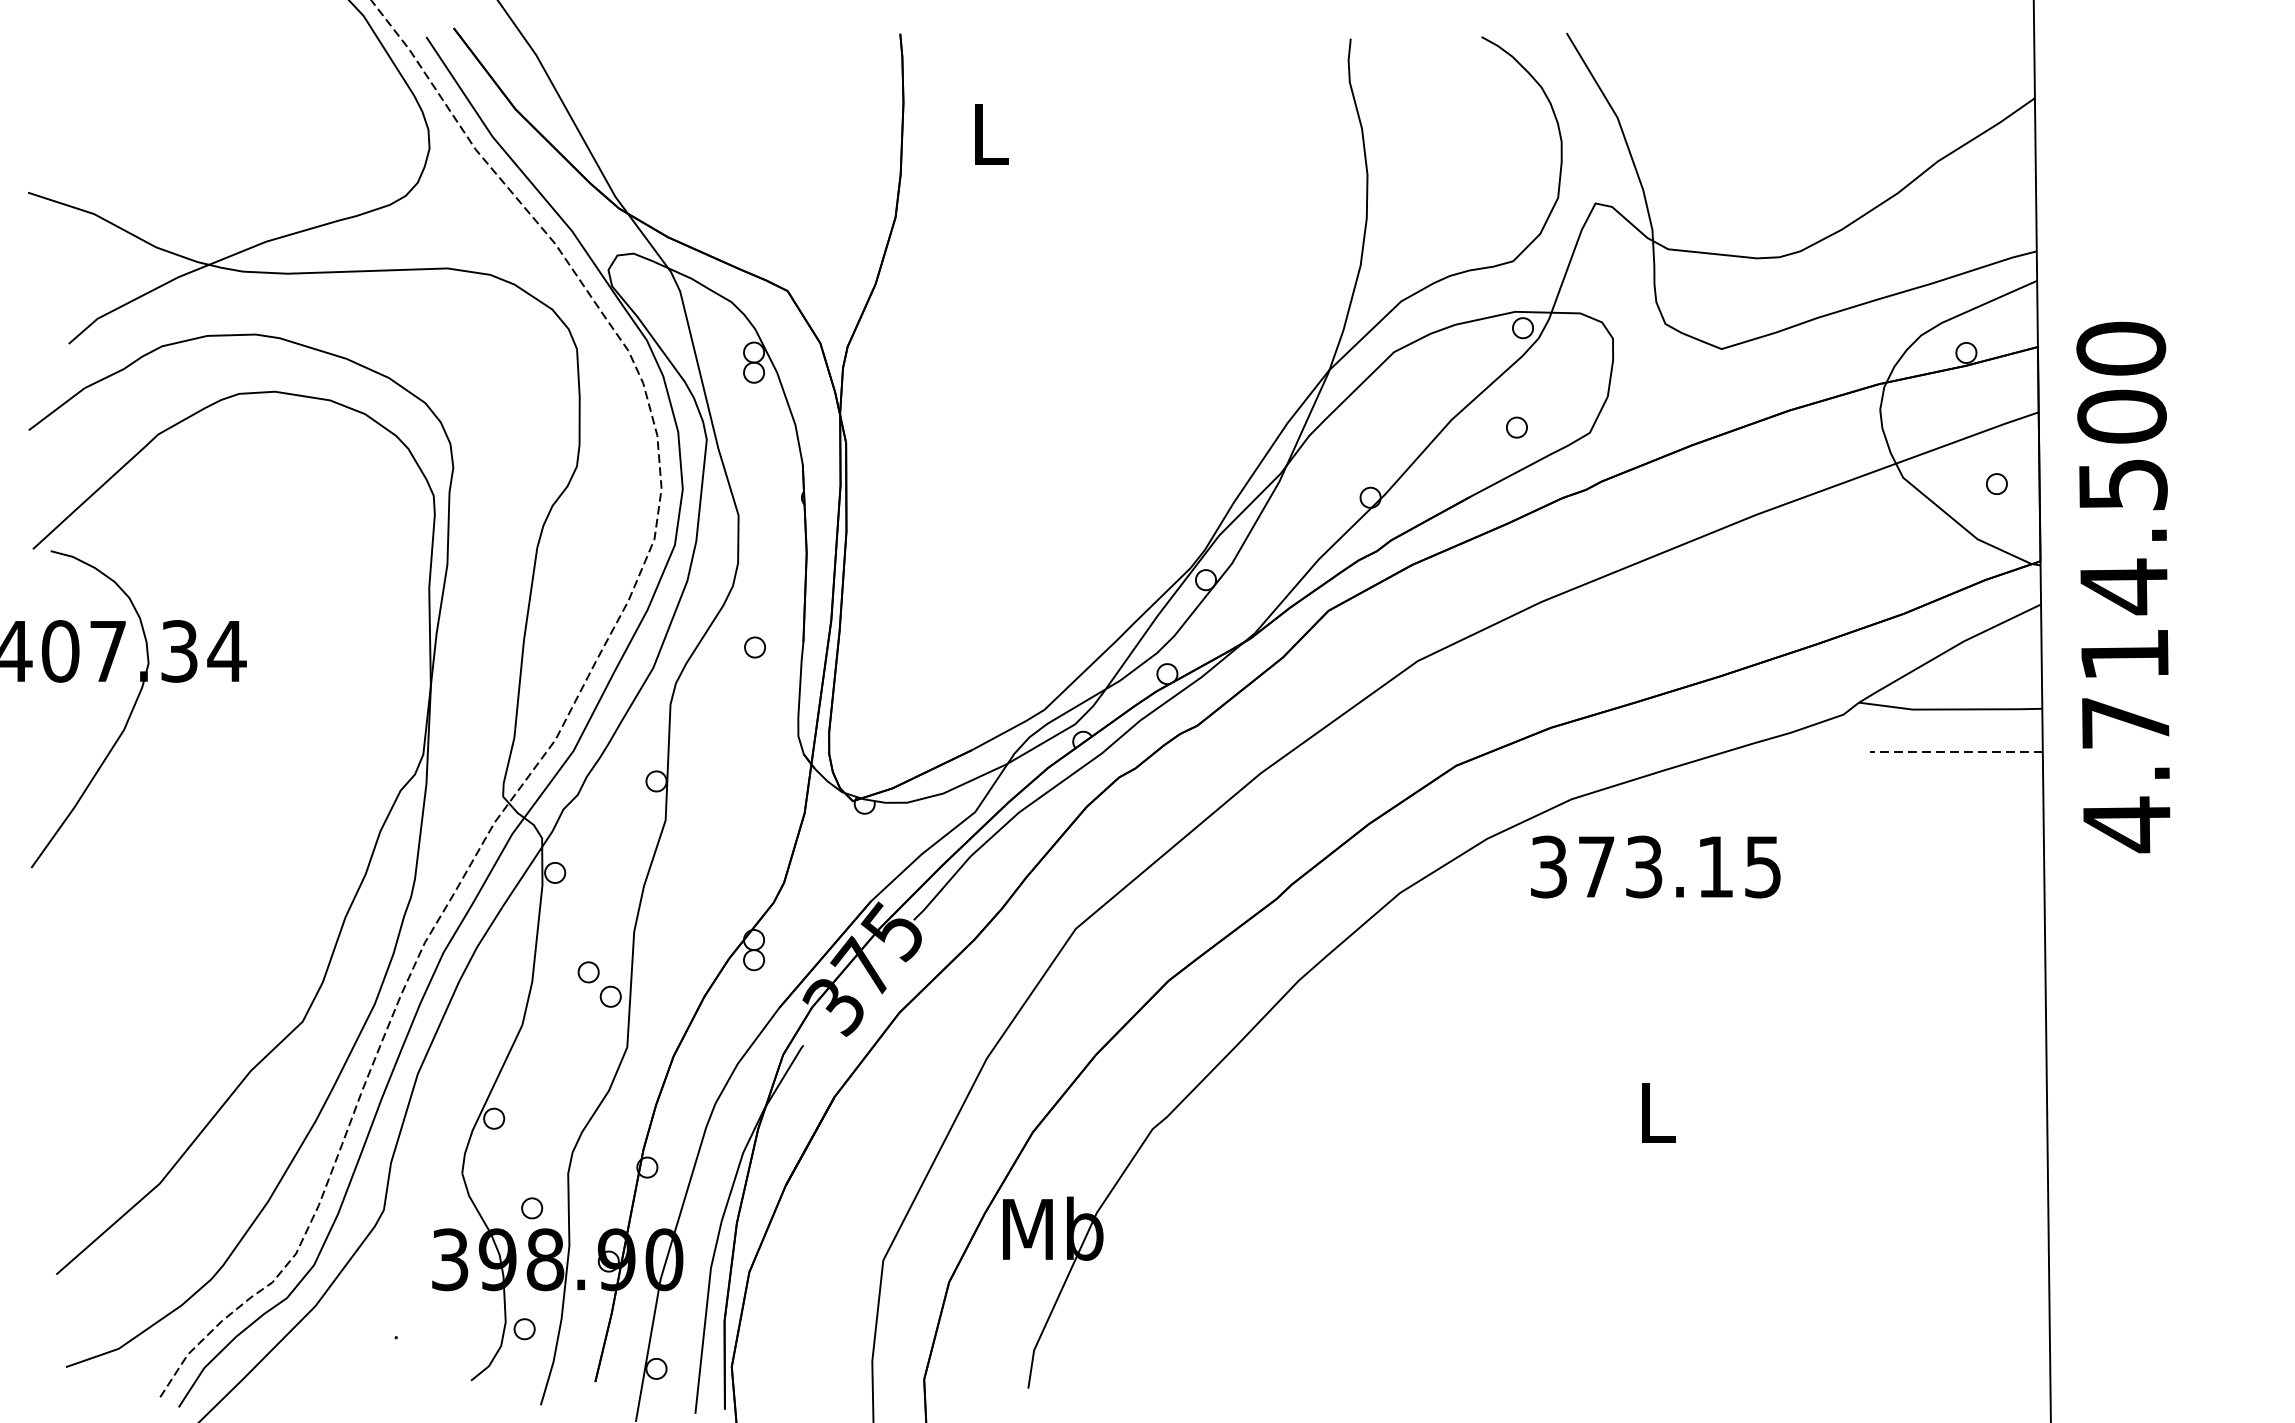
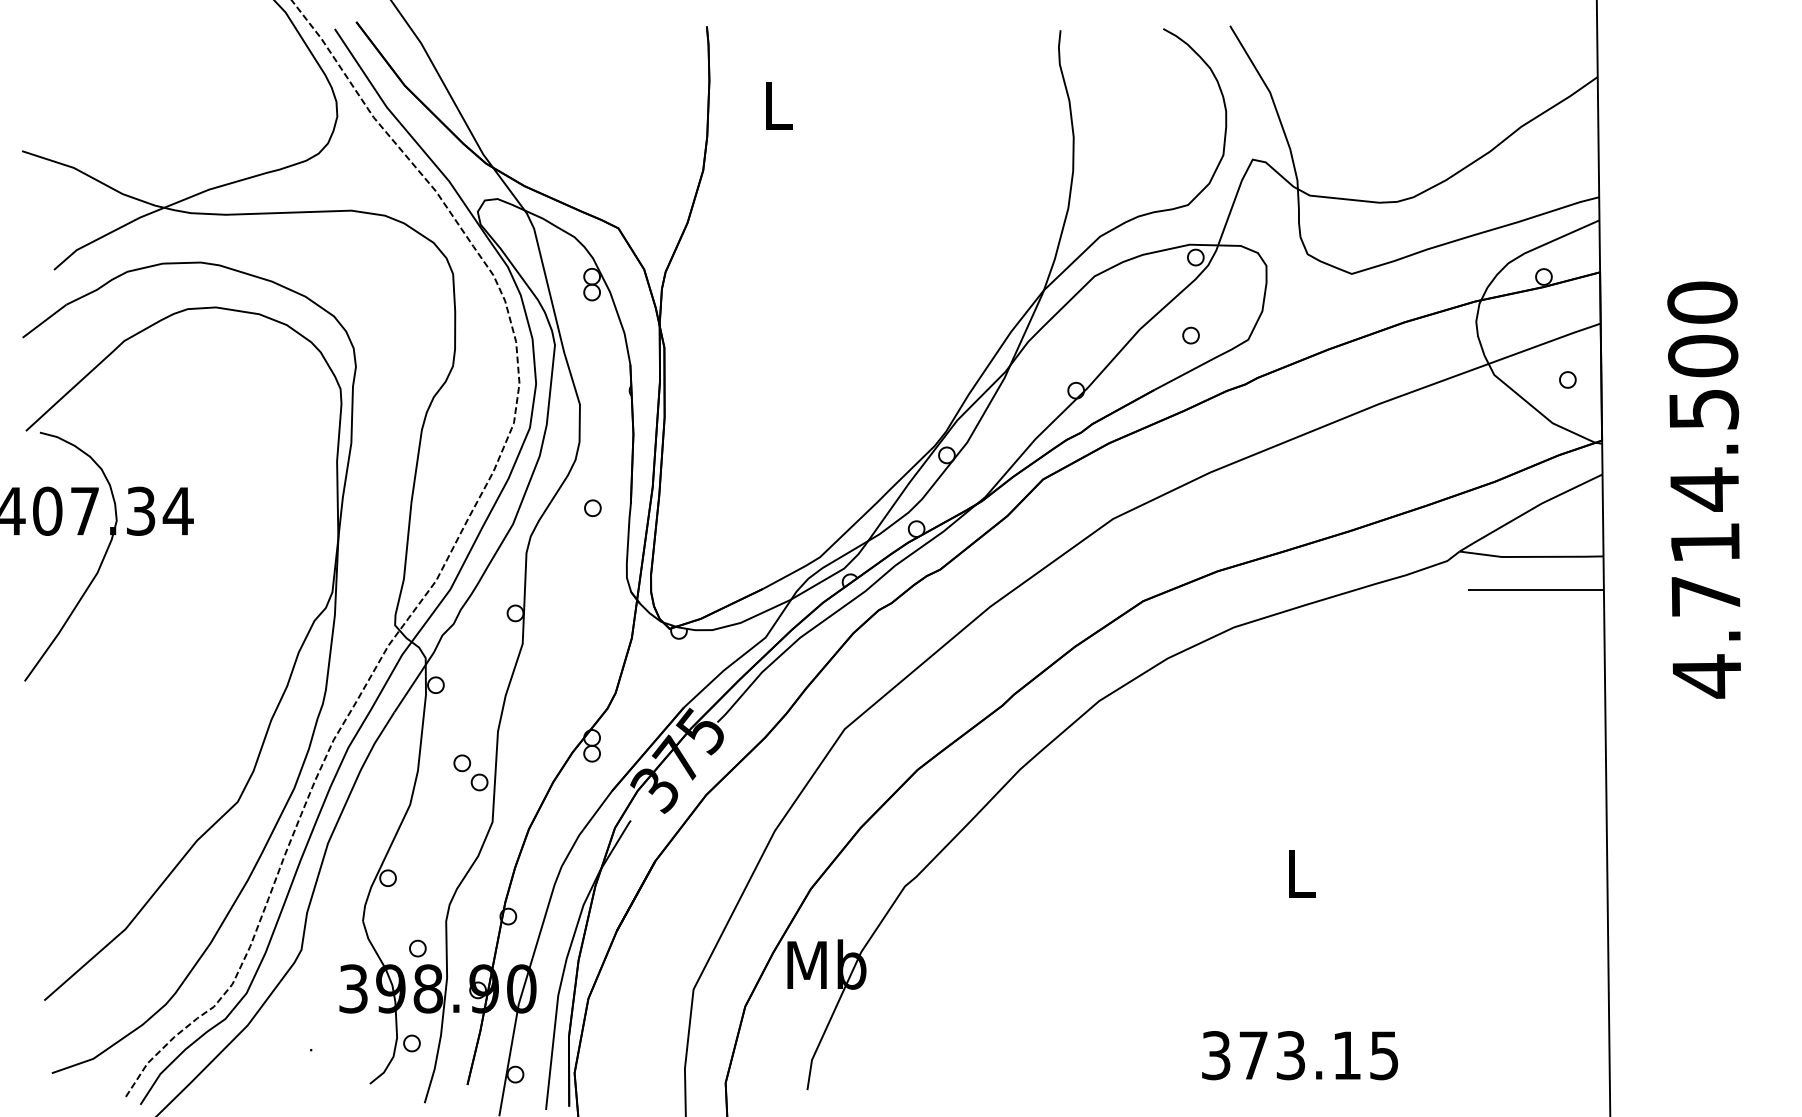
text: (2122, 586) -> (1703, 489), moved
line: (1955, 752) -> (1535, 590), dashed -> solid
text: (1655, 866) -> (1299, 1055), moved

